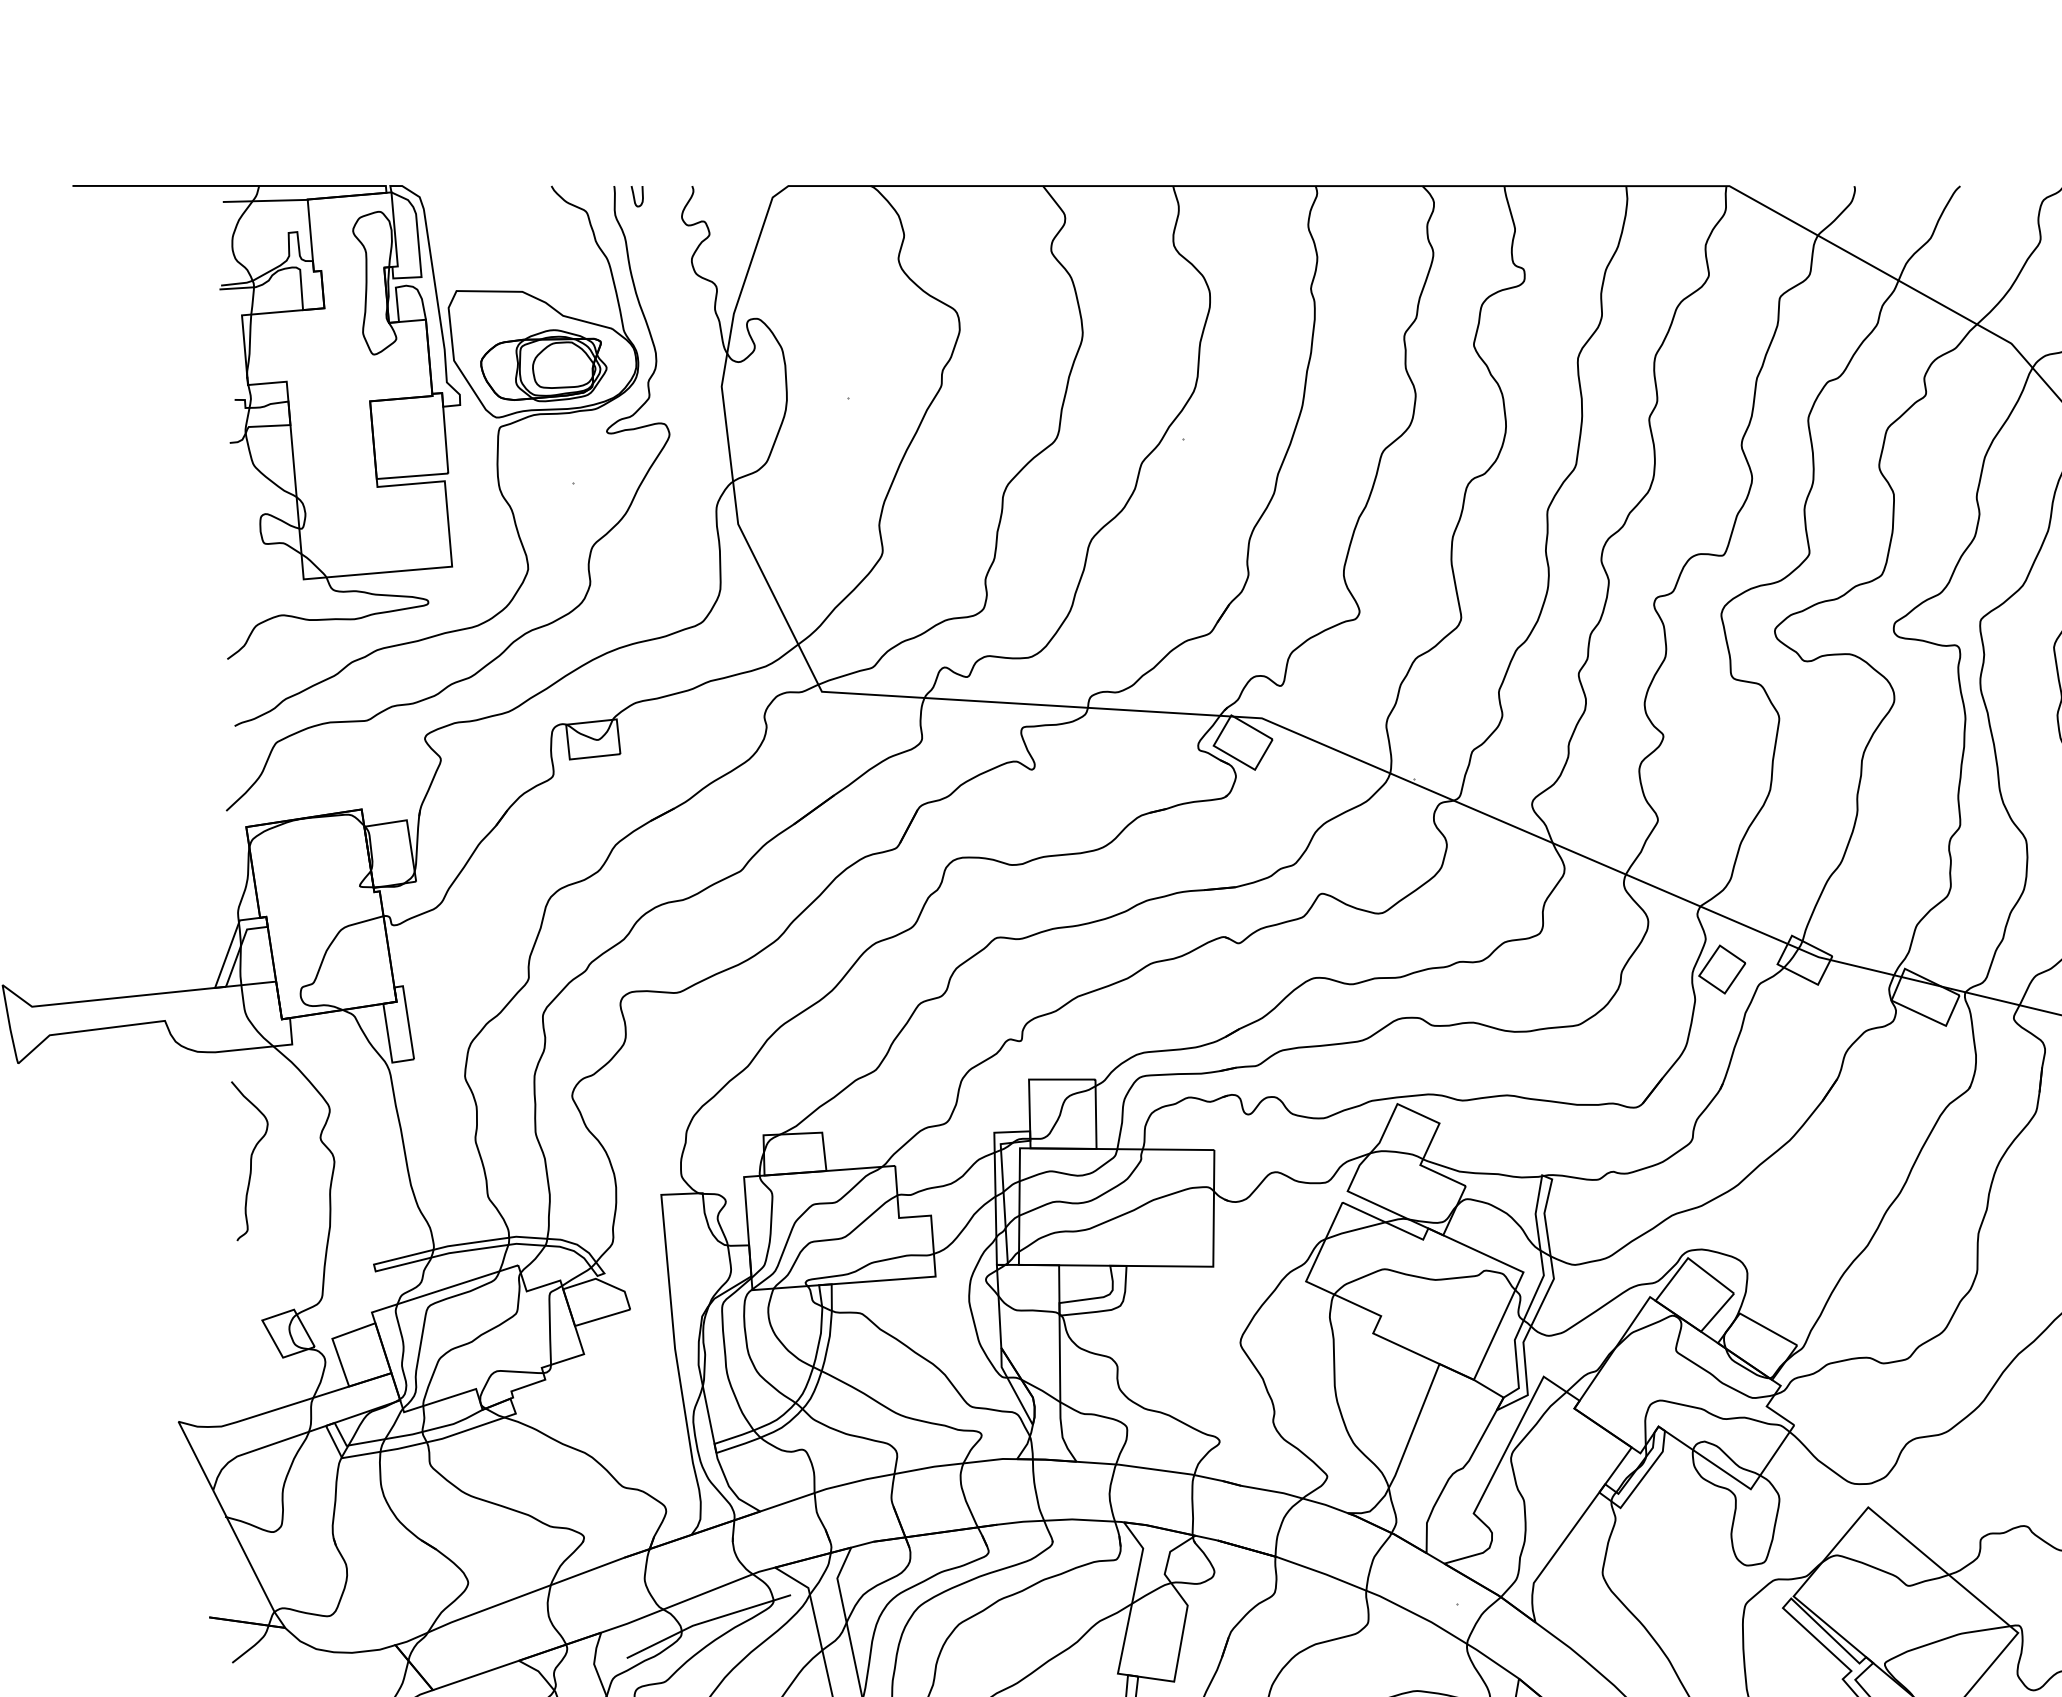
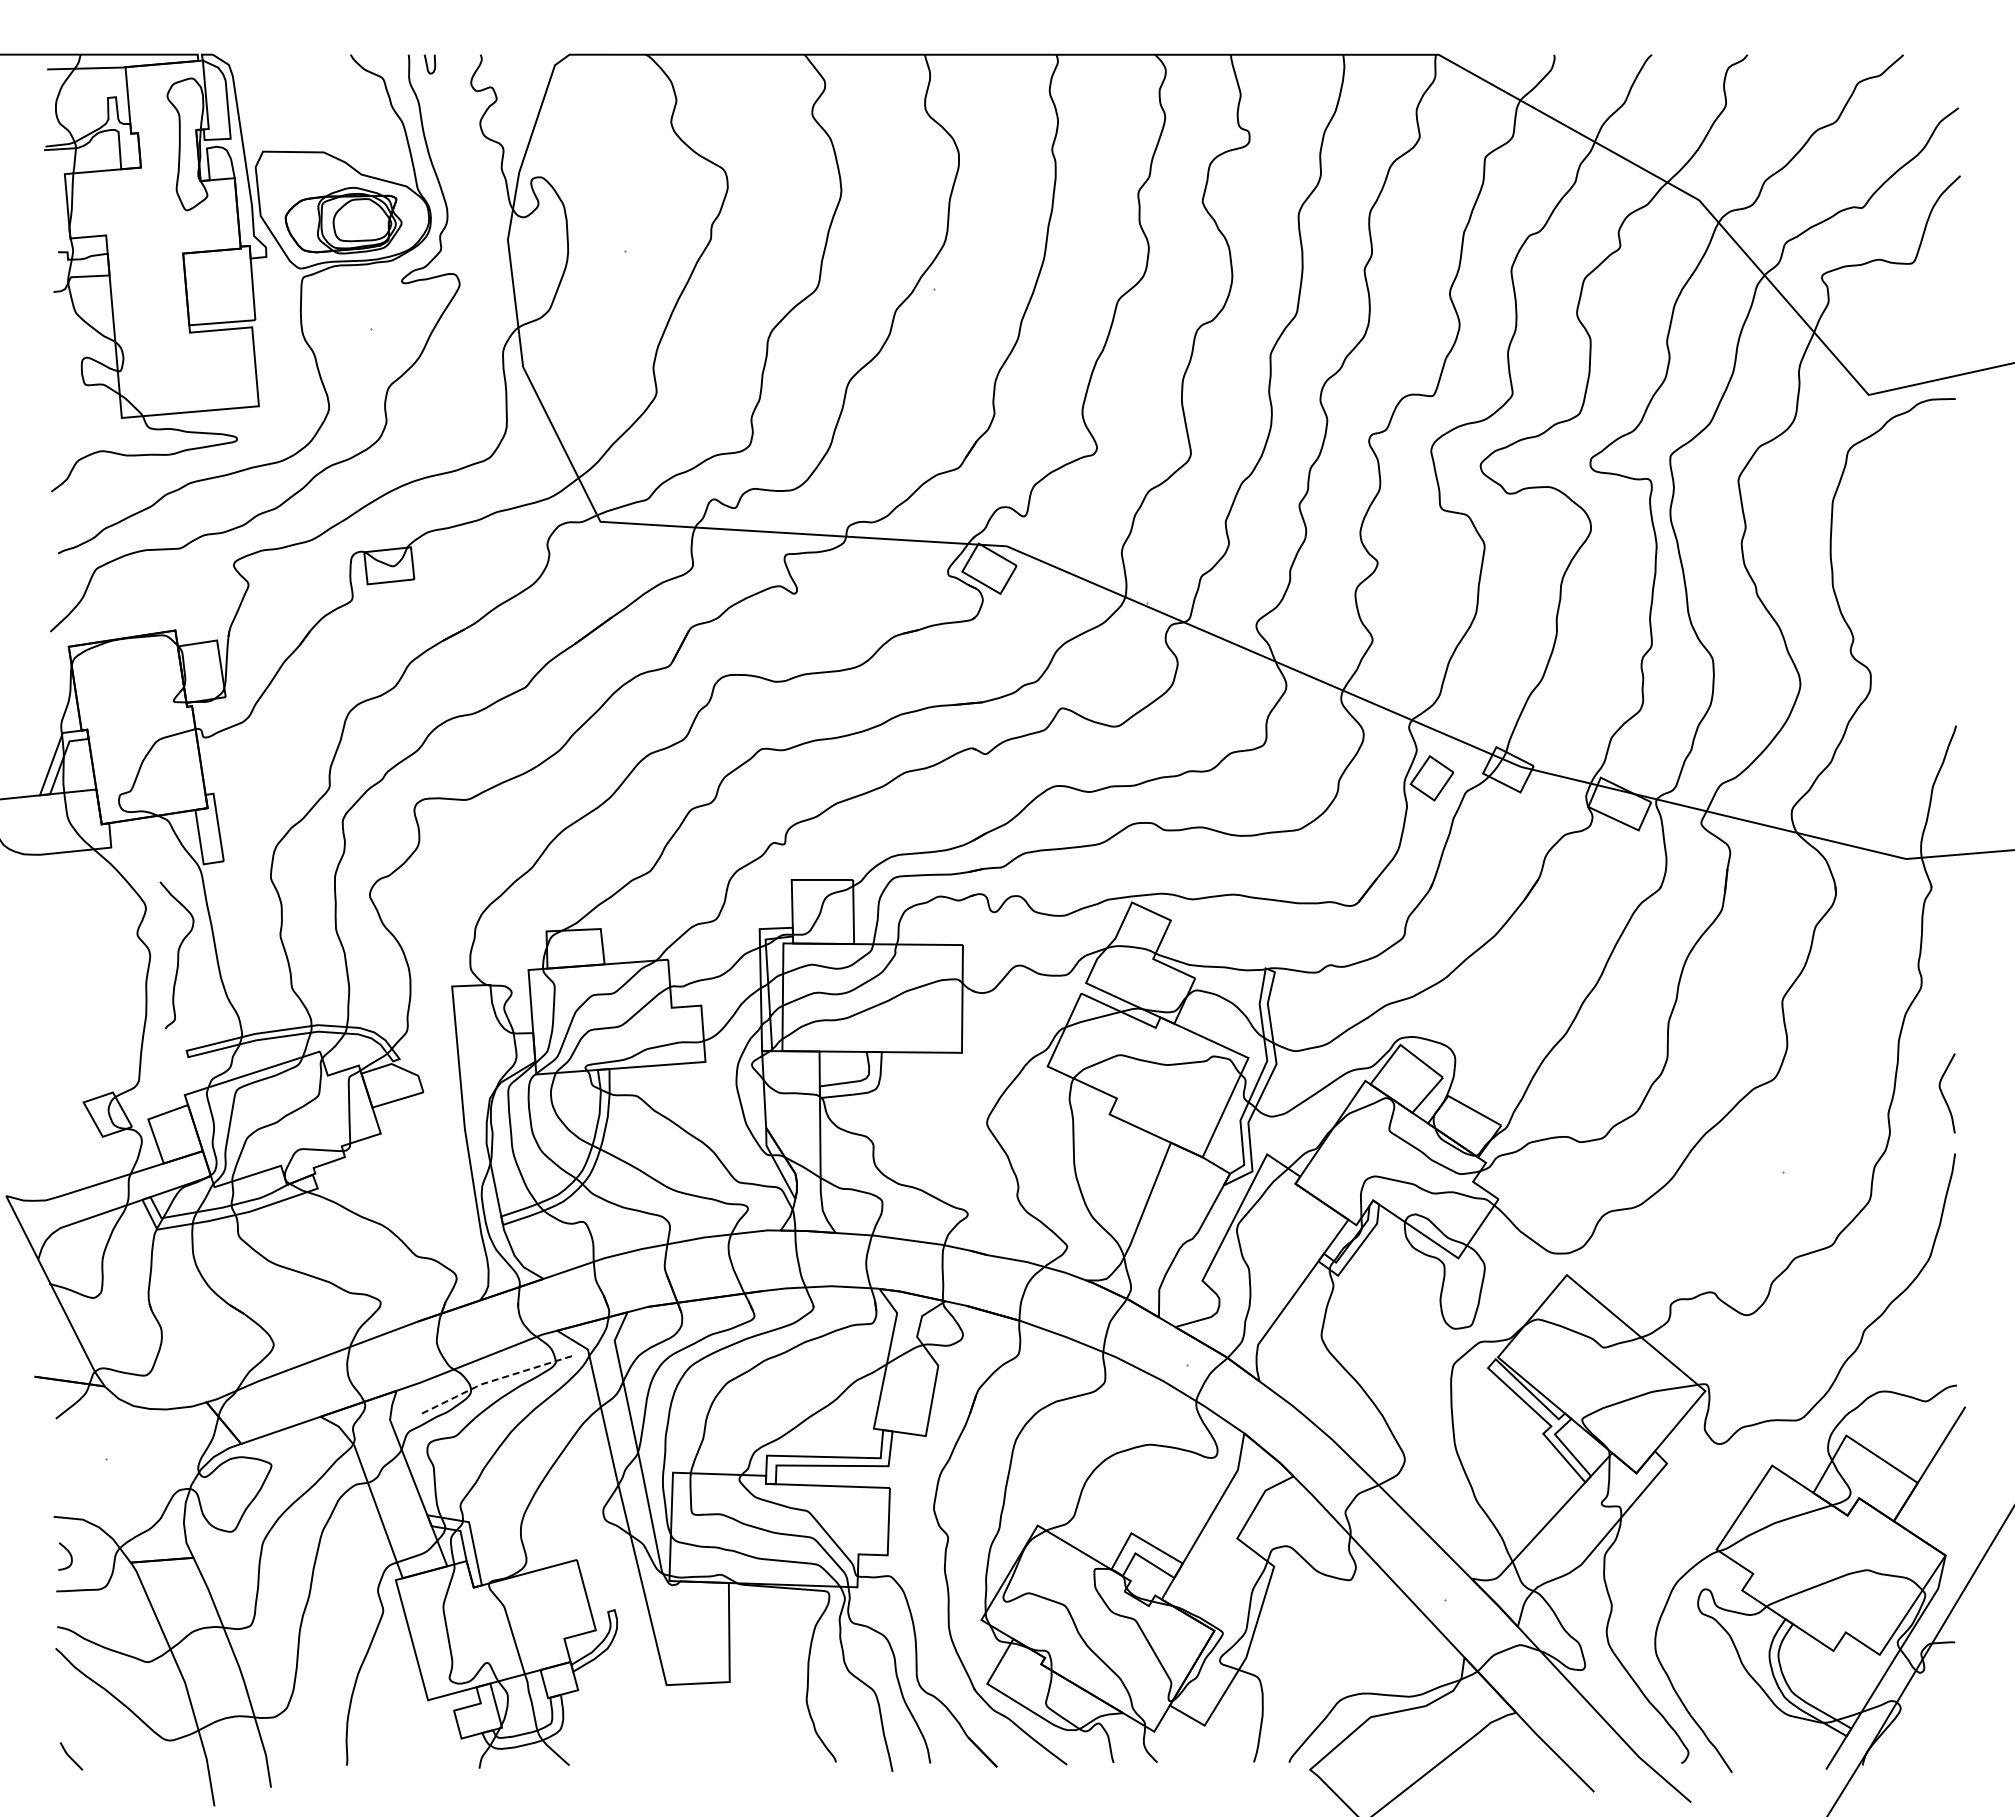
curve: (250, 1161) -> (177, 955), moved
line: (706, 1621) -> (493, 1380), solid -> dashed

